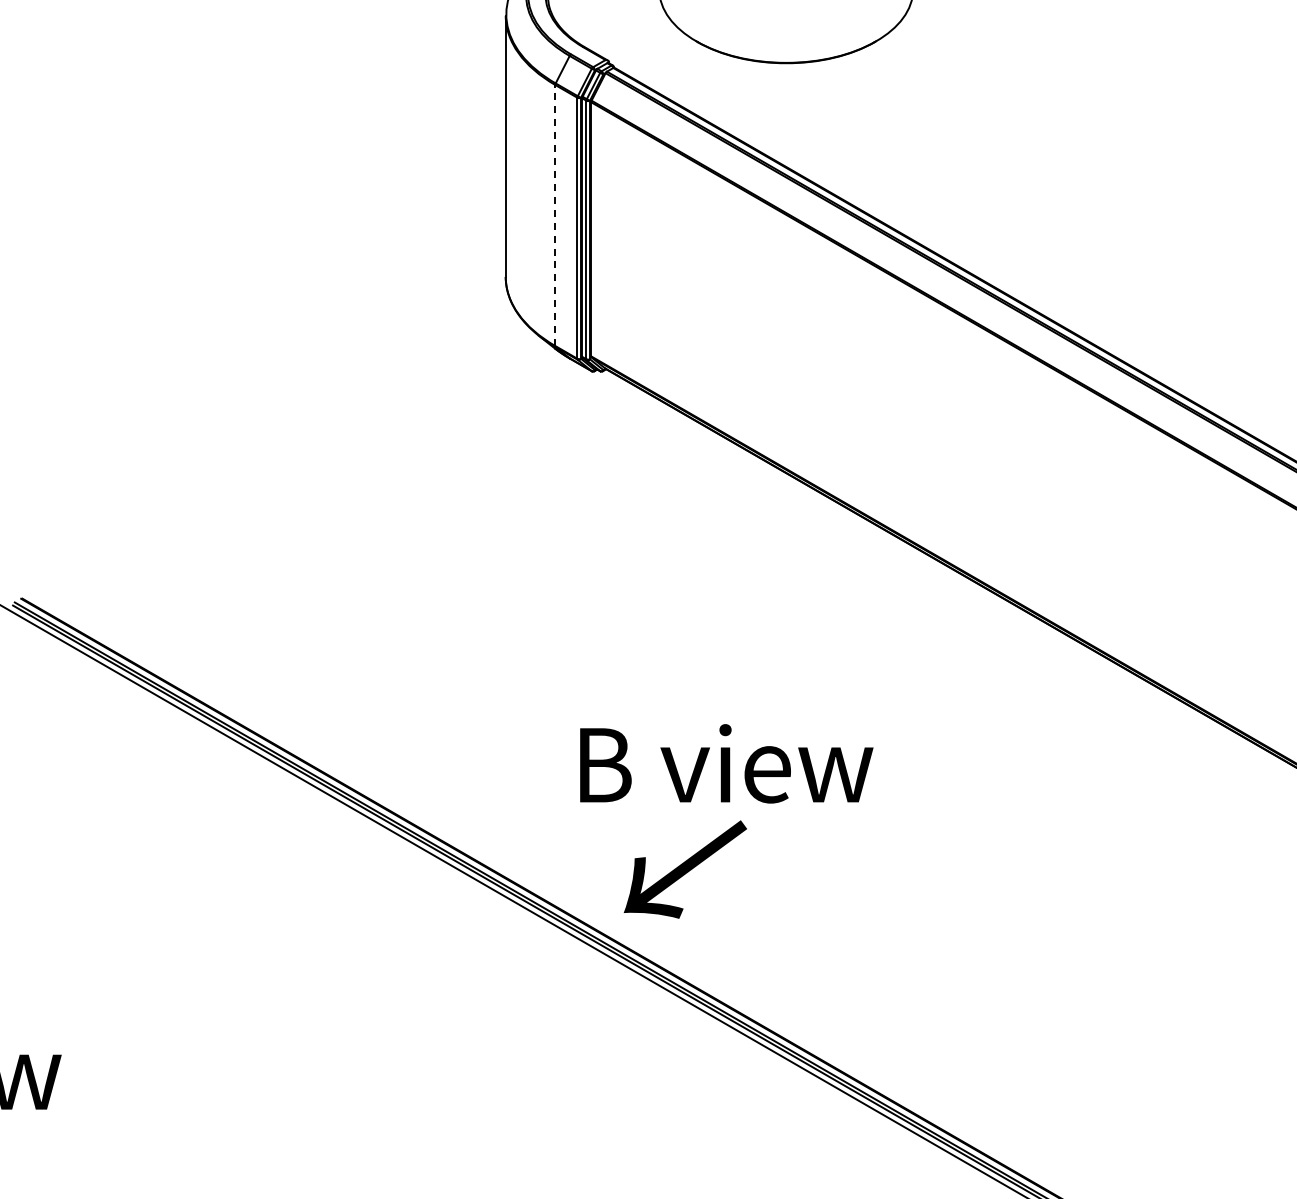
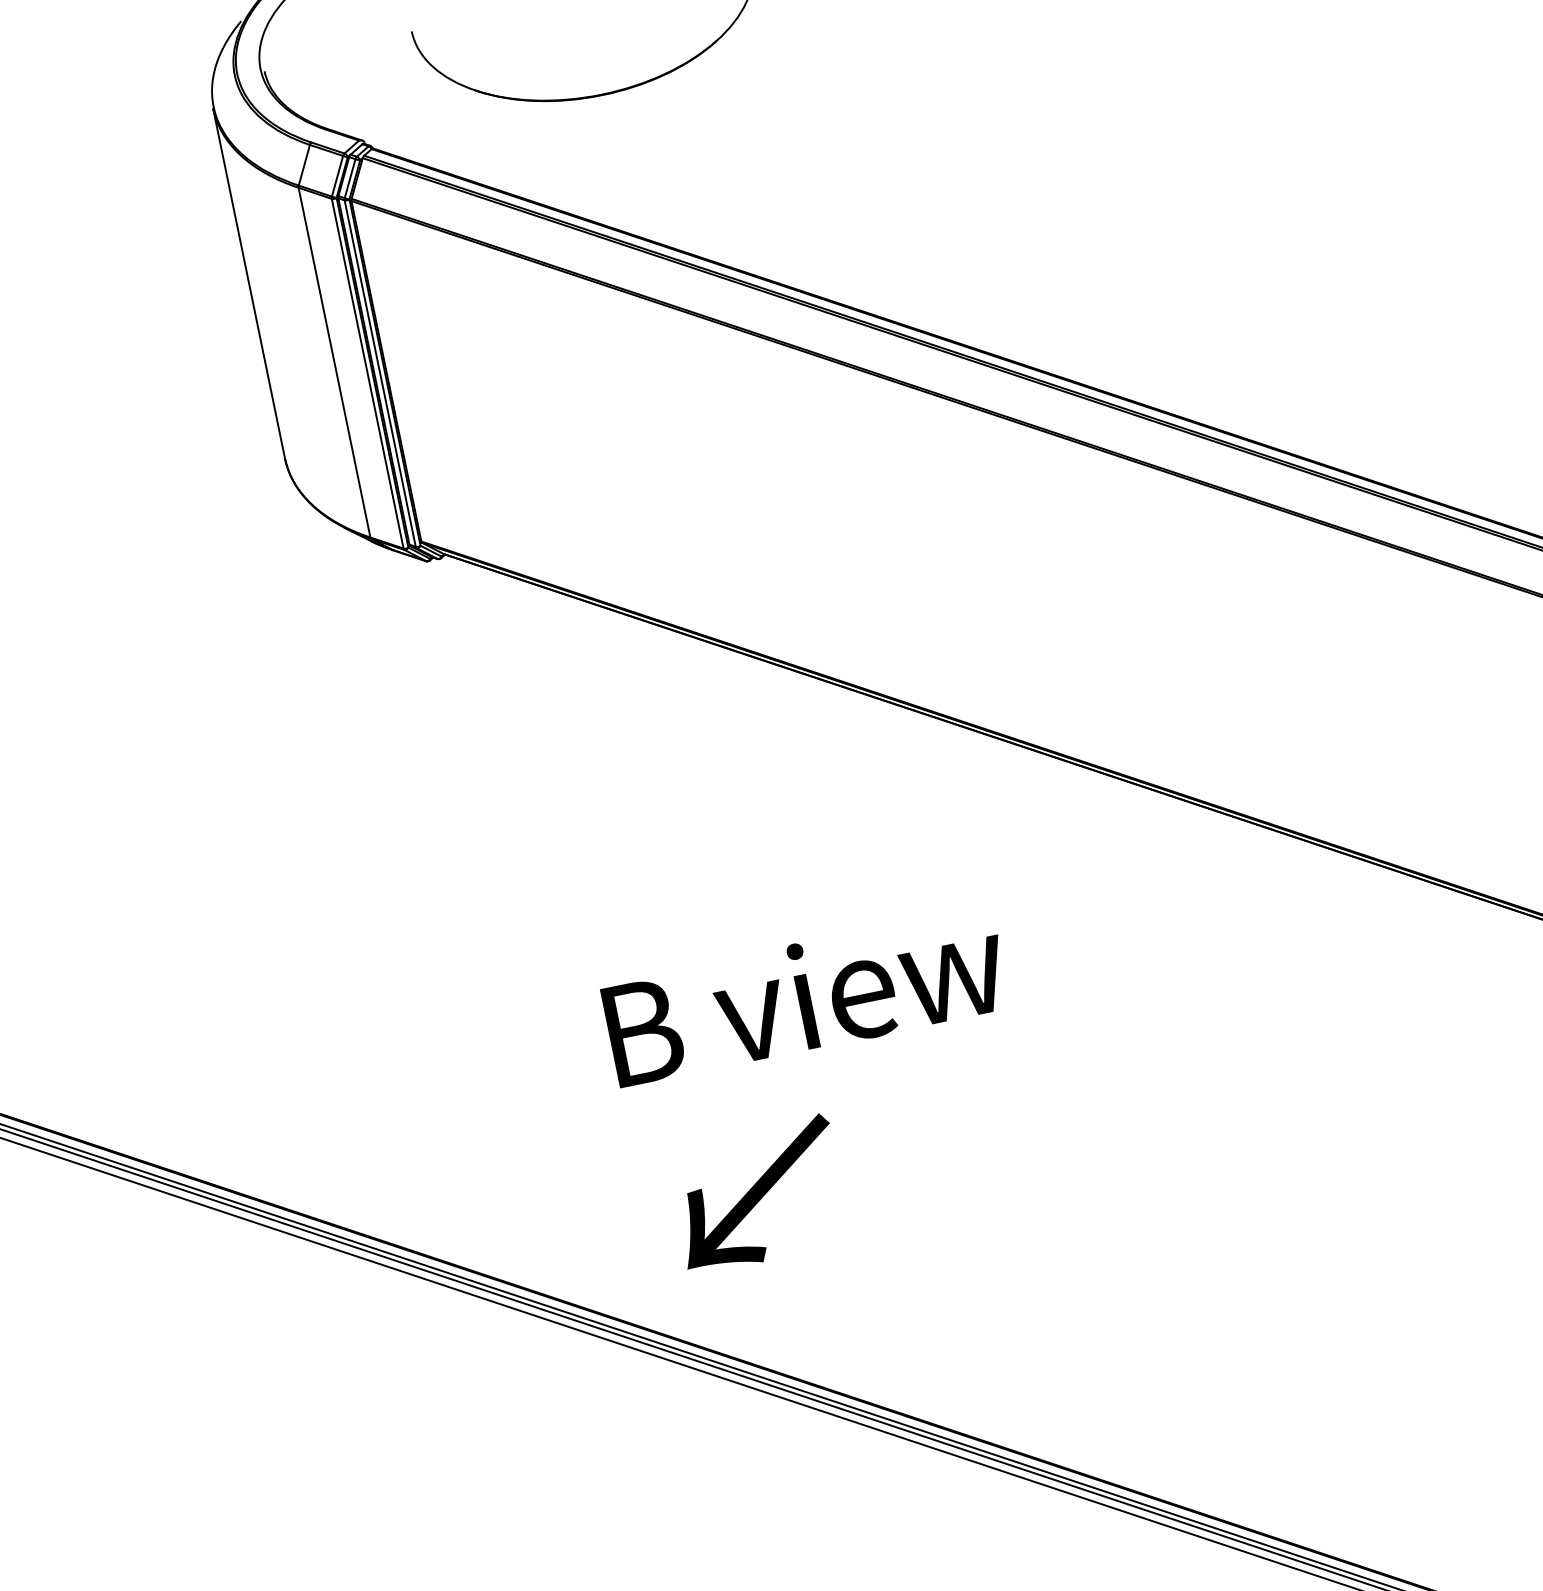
line: (555, 215) -> (334, 362), dashed -> solid
text: (726, 763) -> (805, 996), moved
text: (684, 869) -> (756, 1194), moved

